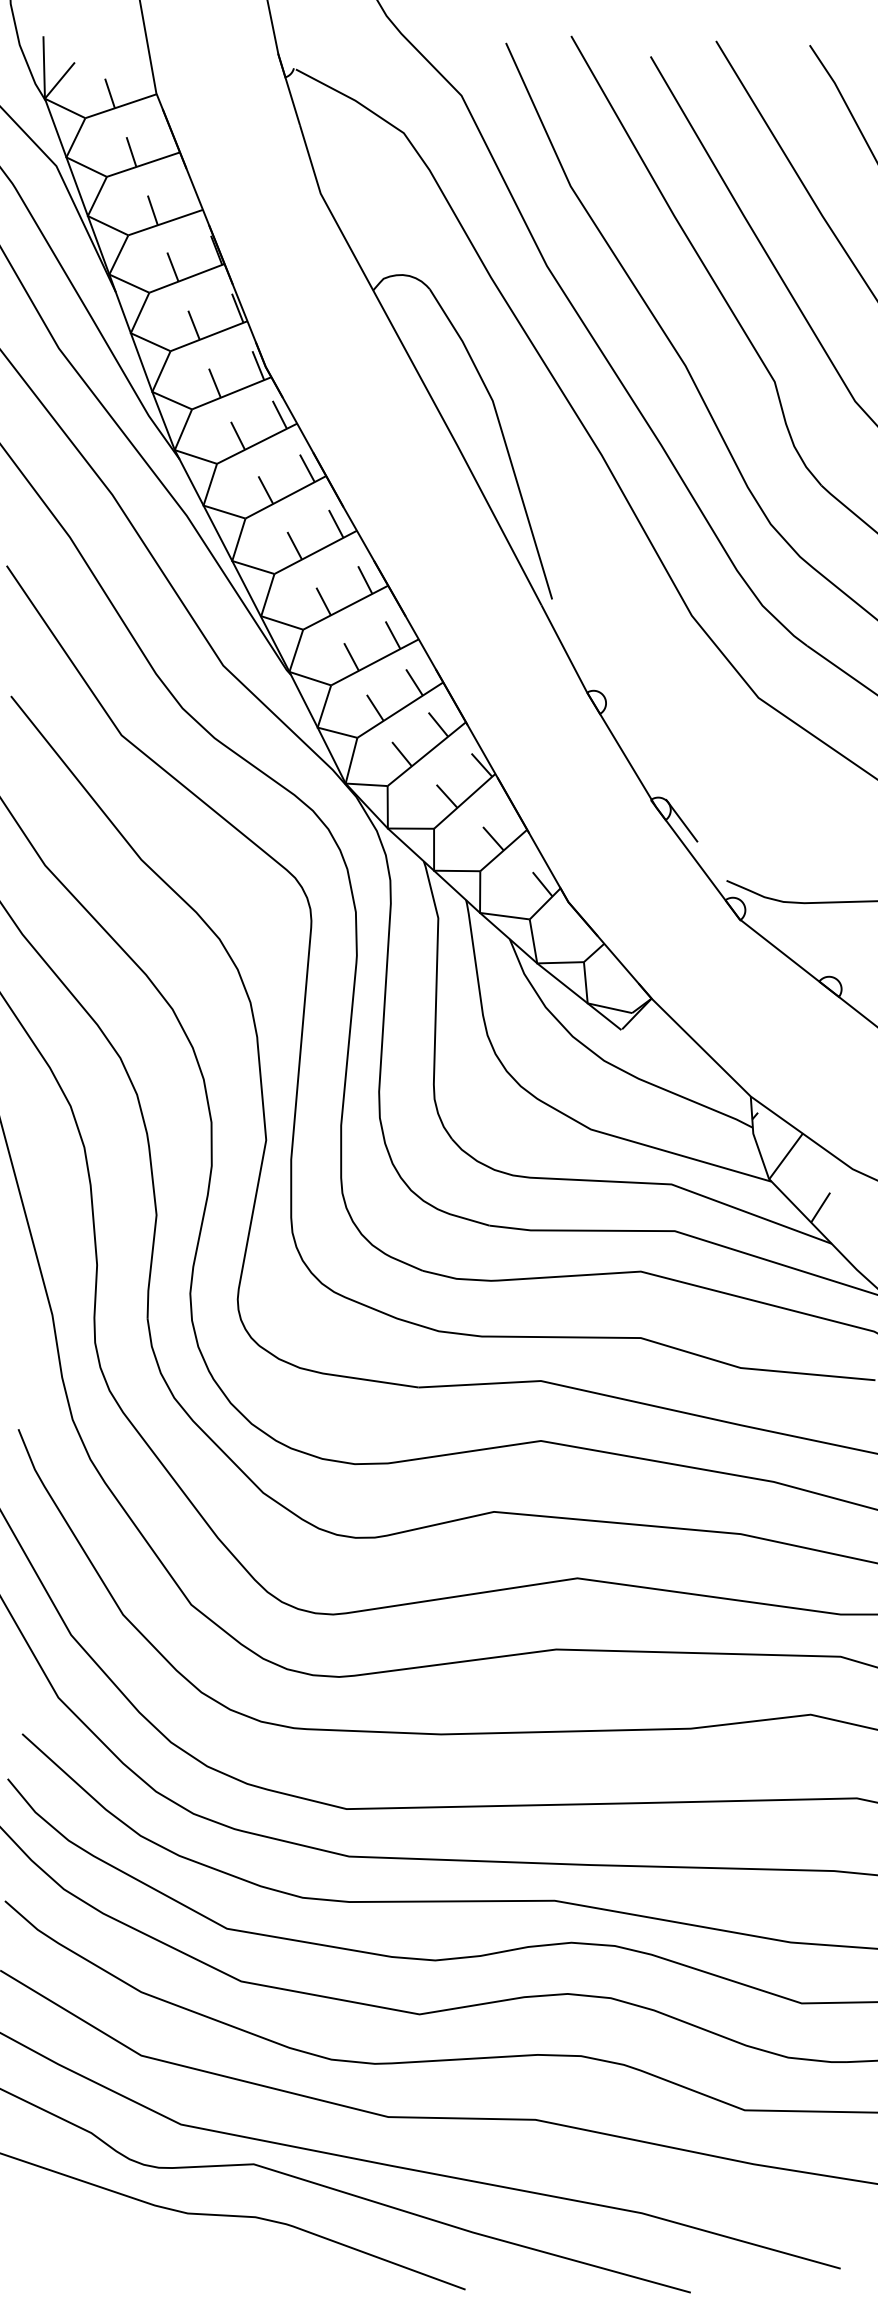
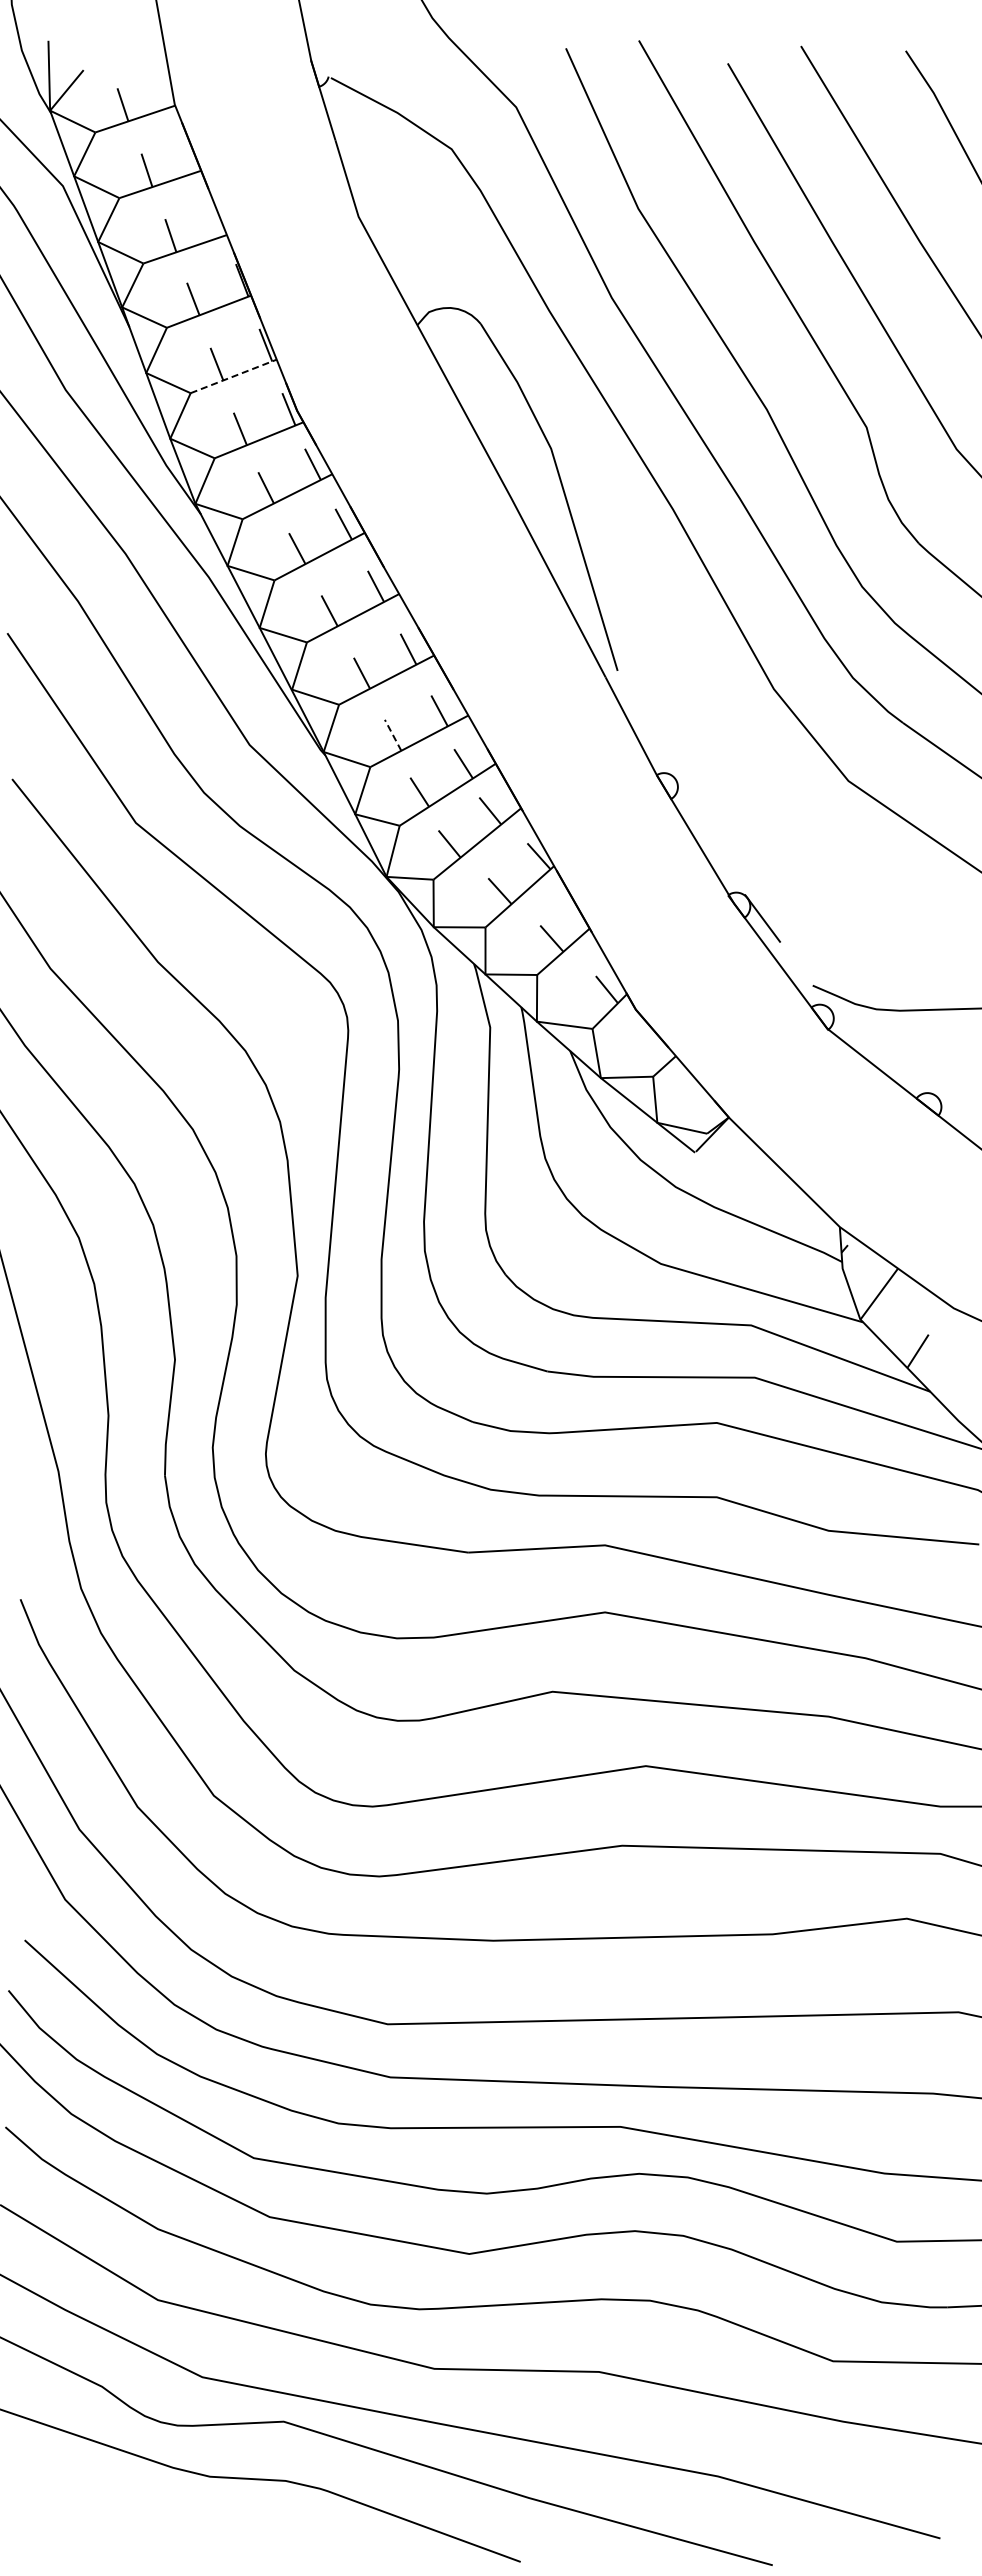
line: (209, 336) -> (234, 376), solid -> dashed
line: (351, 657) -> (393, 735), solid -> dashed

